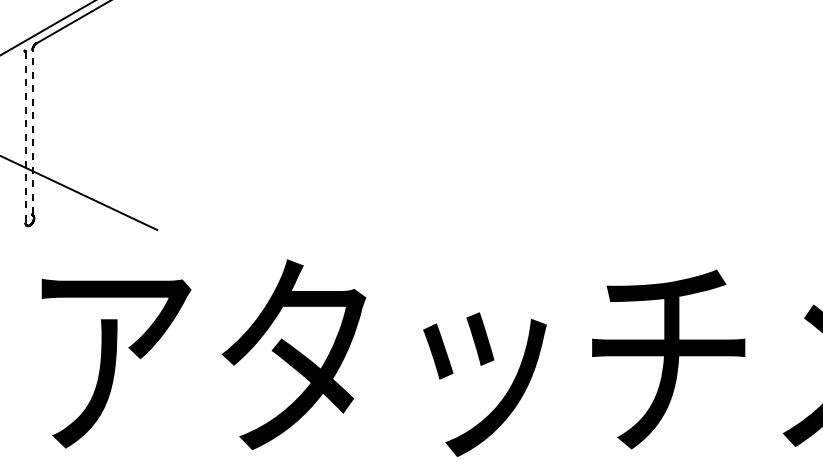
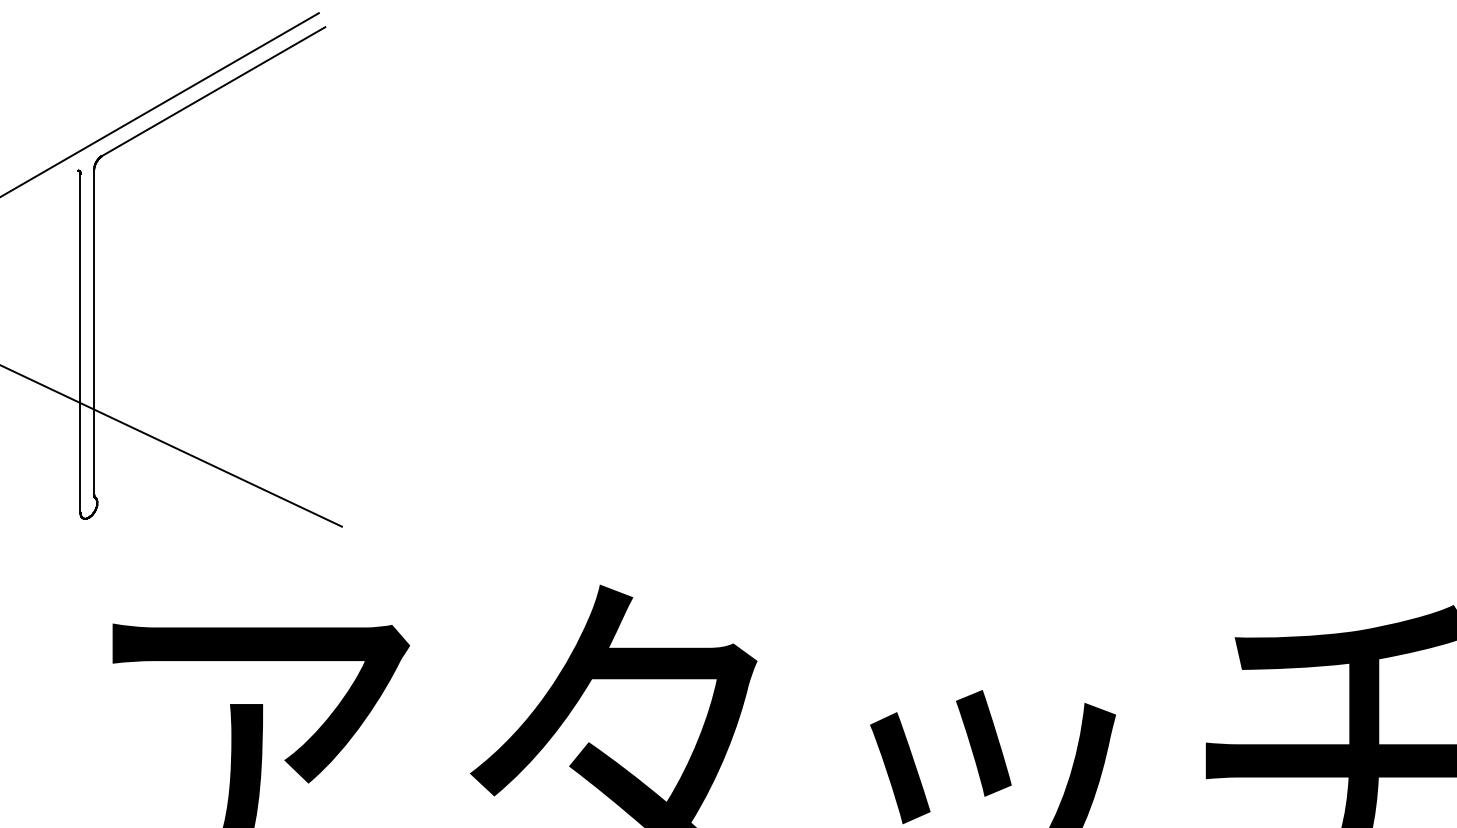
line: (32, 132) -> (94, 332), dashed -> solid
line: (25, 138) -> (80, 344), dashed -> solid

